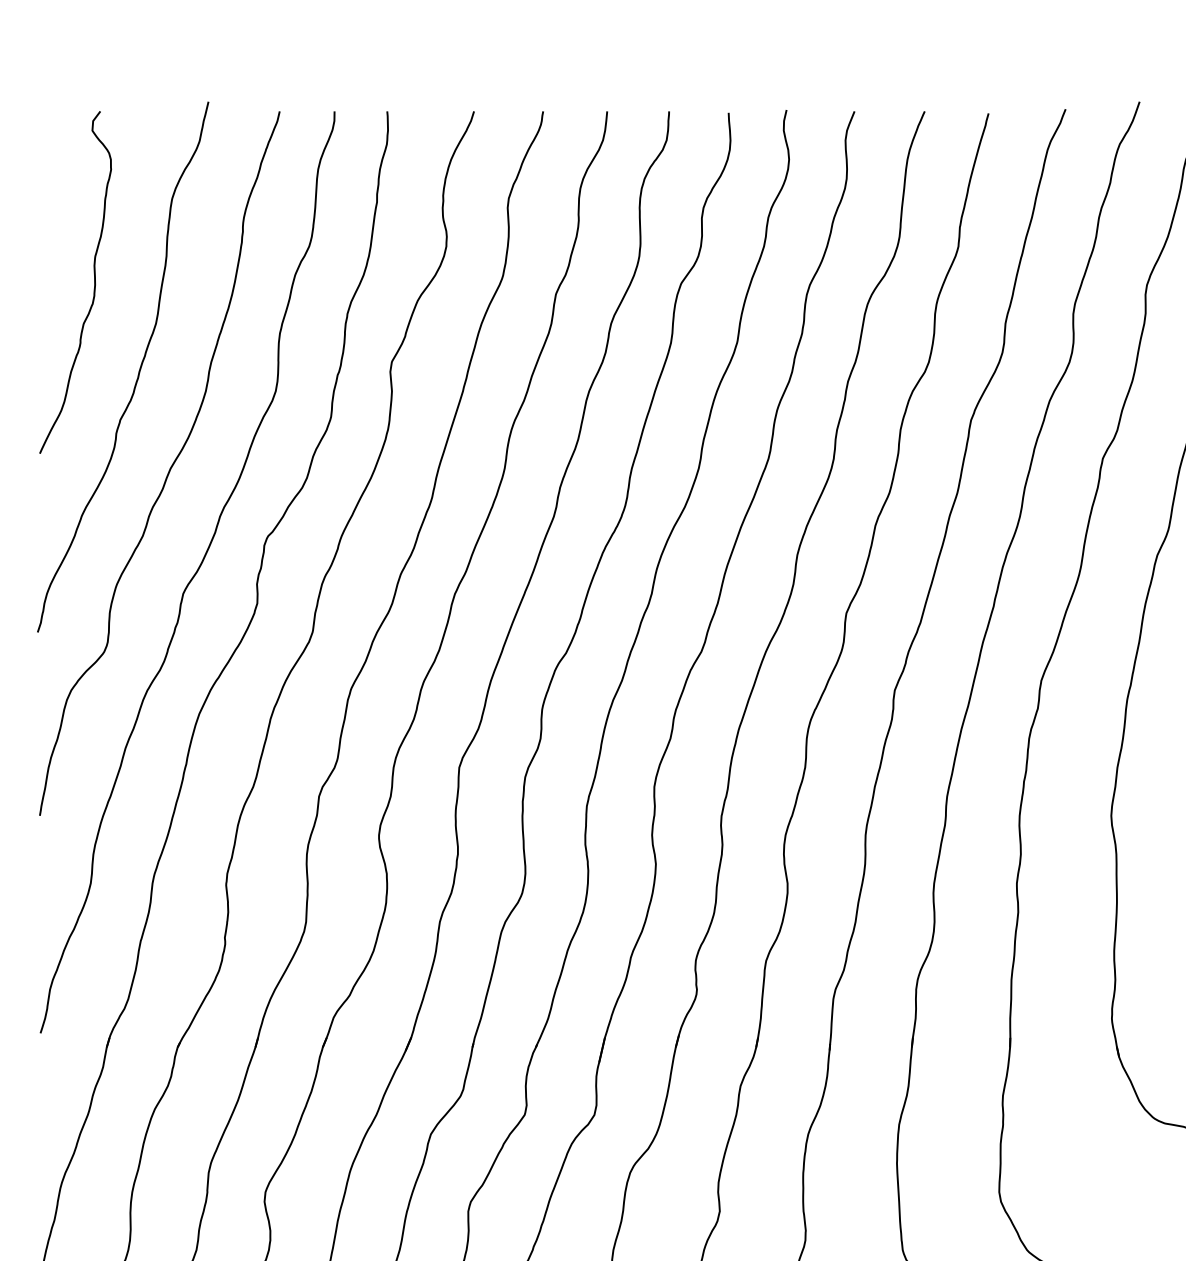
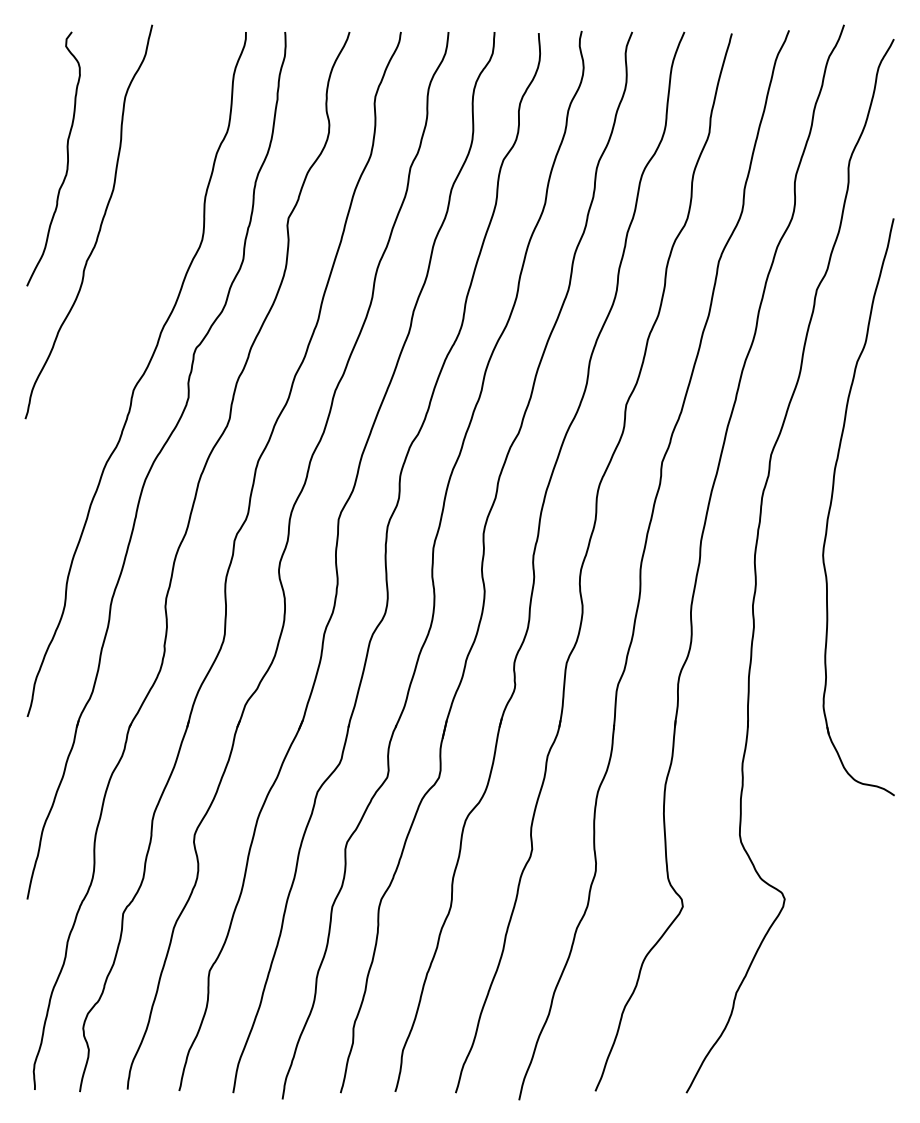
curve: (169, 467) -> (123, 296), removed

